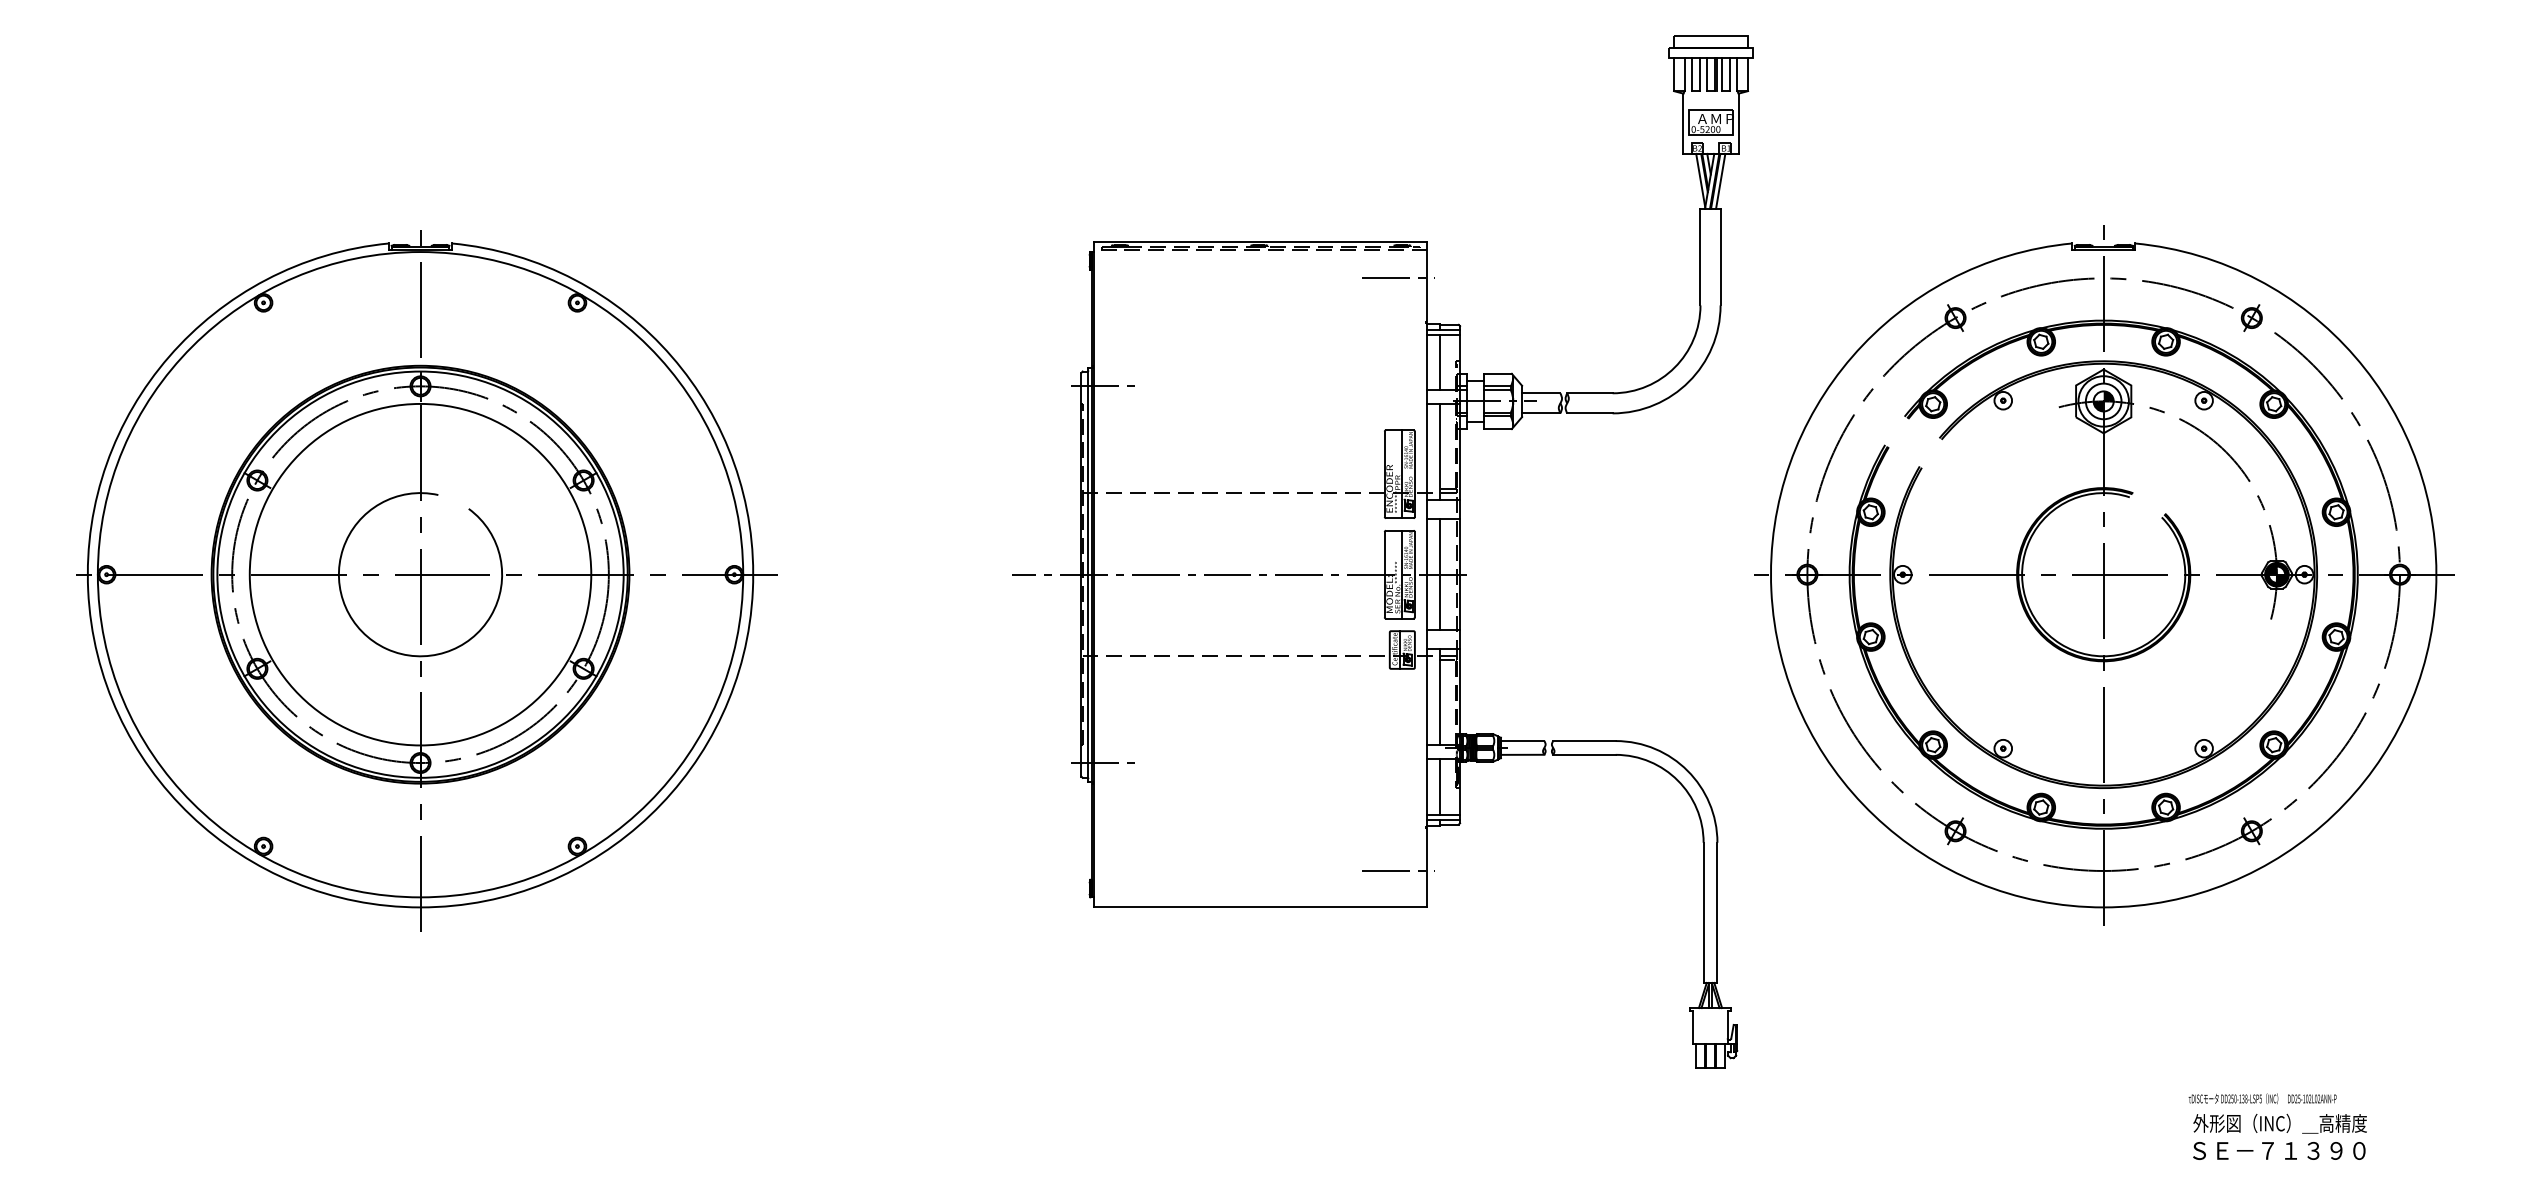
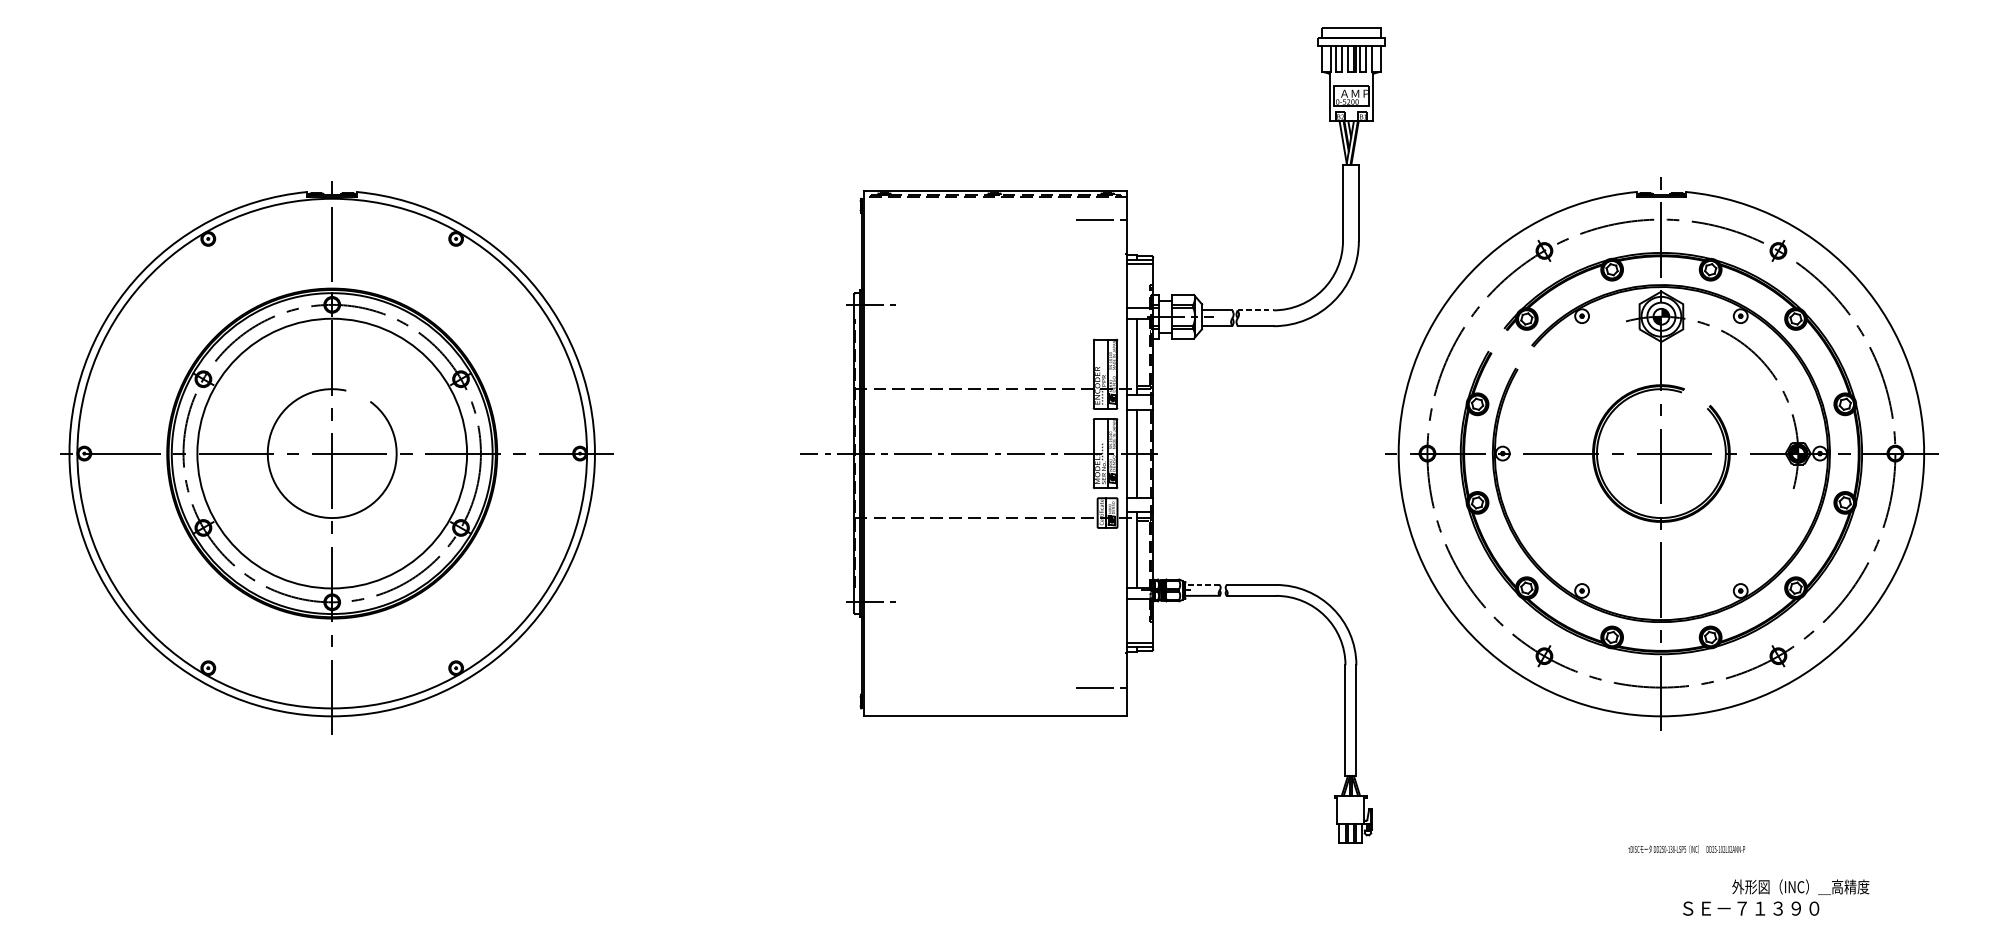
line: (1720, 180) -> (1358, 142), removed
line: (1440, 362) -> (1137, 286), removed
line: (1589, 393) -> (1255, 310), solid -> dashed
line: (1522, 740) -> (1202, 584), solid -> dashed
line: (1440, 786) -> (1137, 620), removed
text: (2262, 1098) -> (1686, 849), moved
text: (2279, 1150) -> (1751, 908), moved

